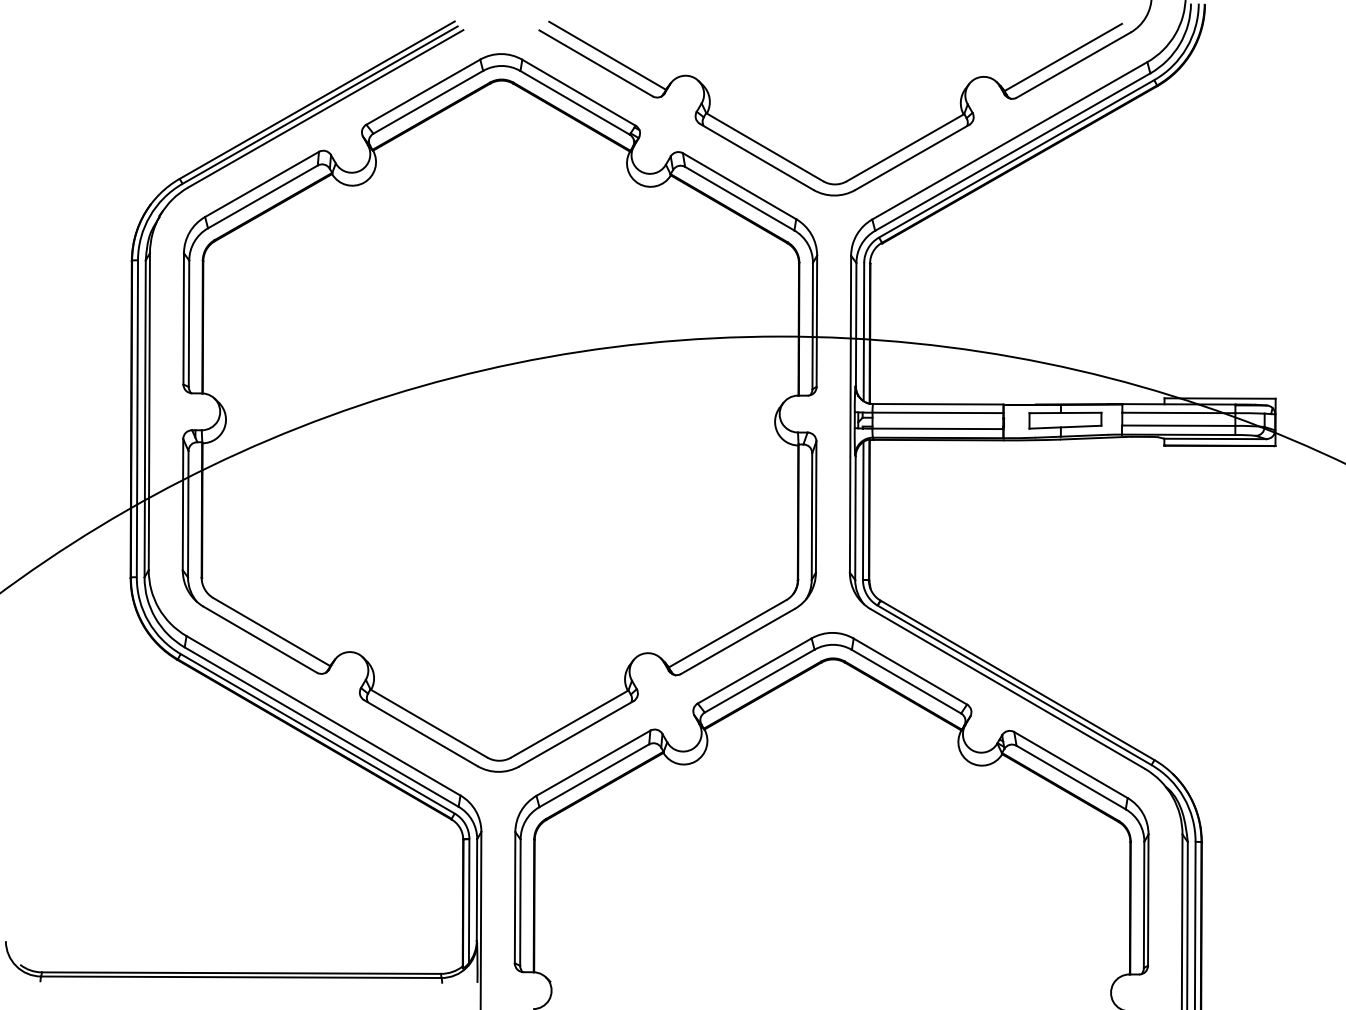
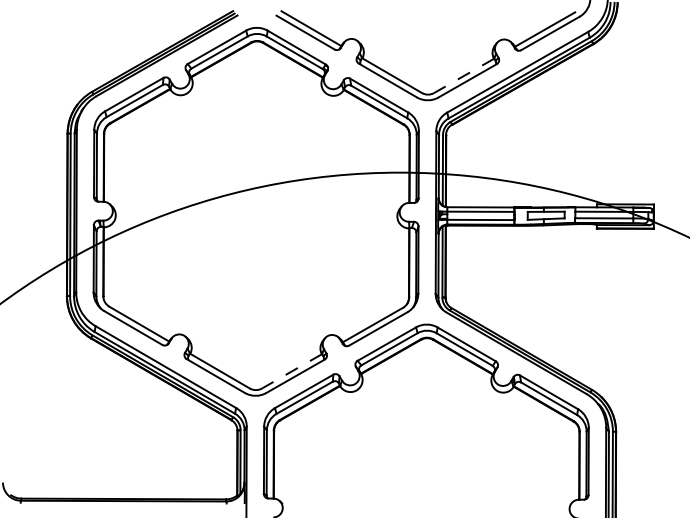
line: (906, 147) -> (464, 75), solid -> dashed
line: (570, 724) -> (292, 371), solid -> dashed

